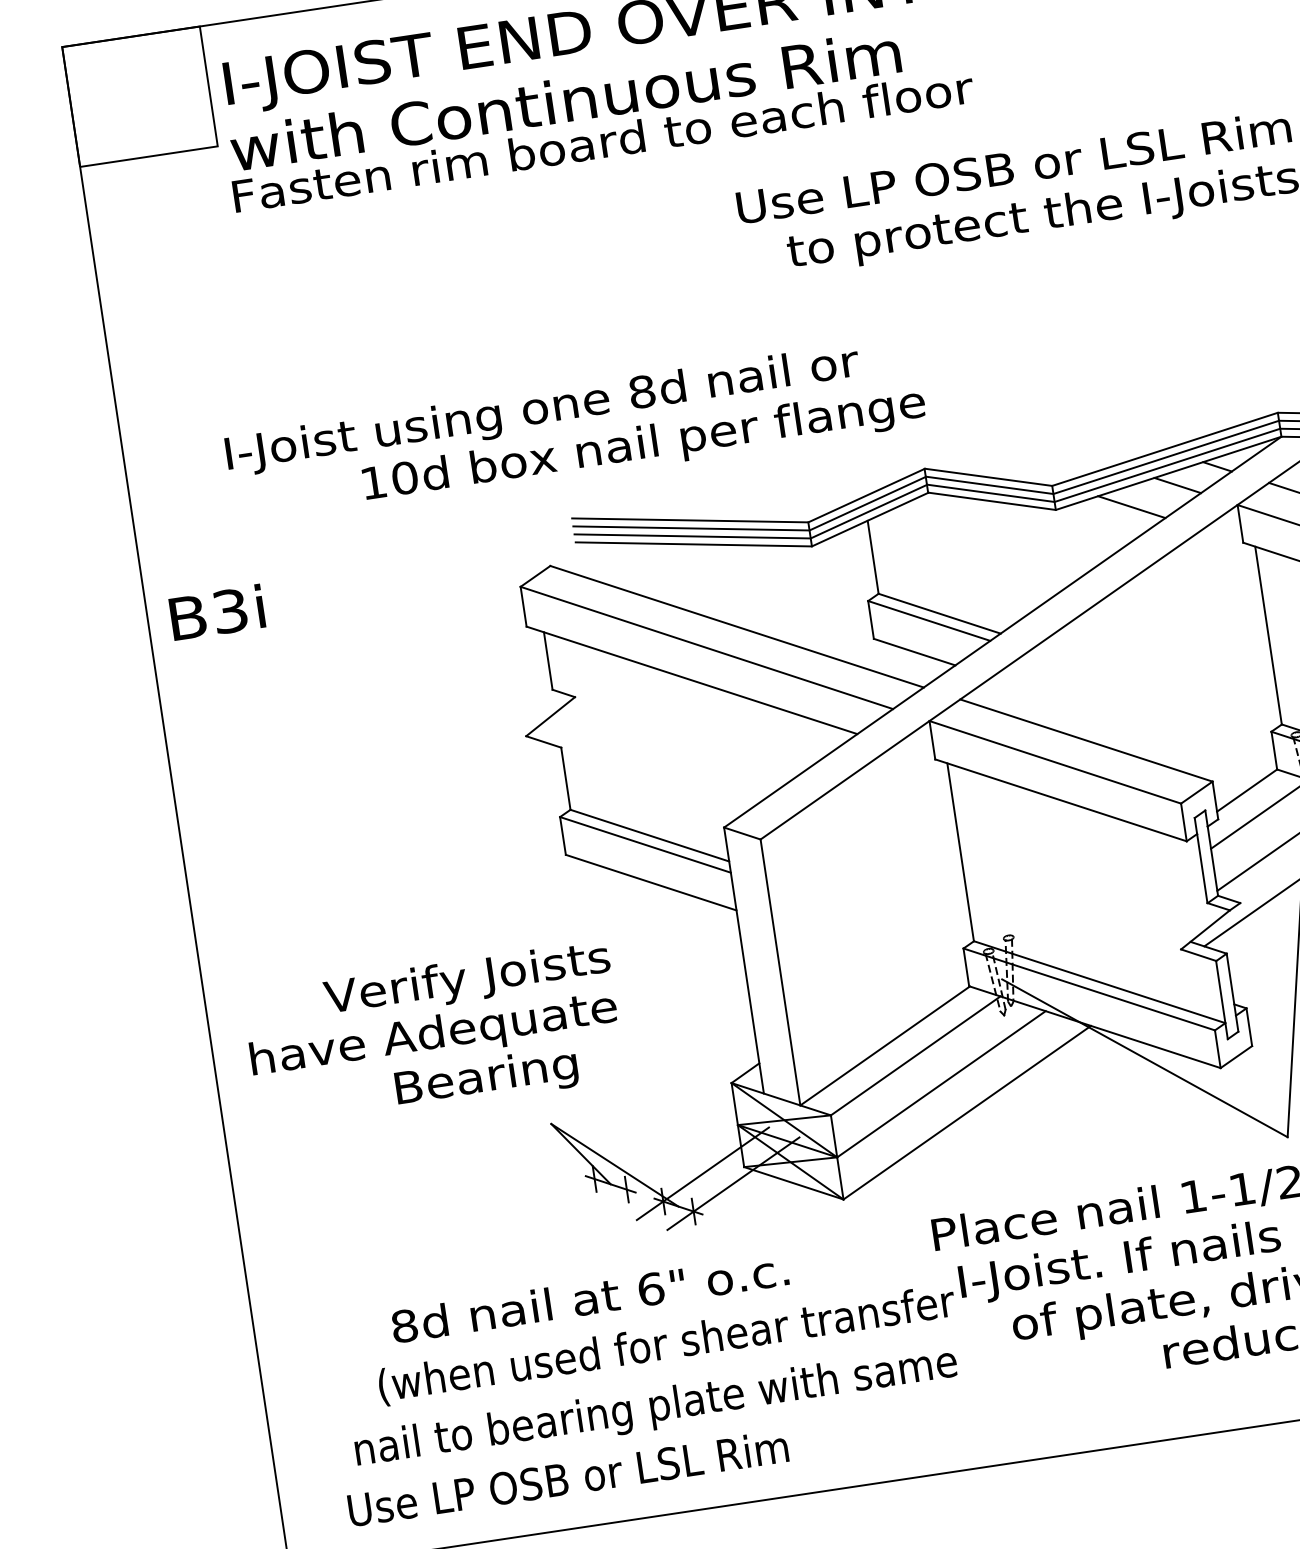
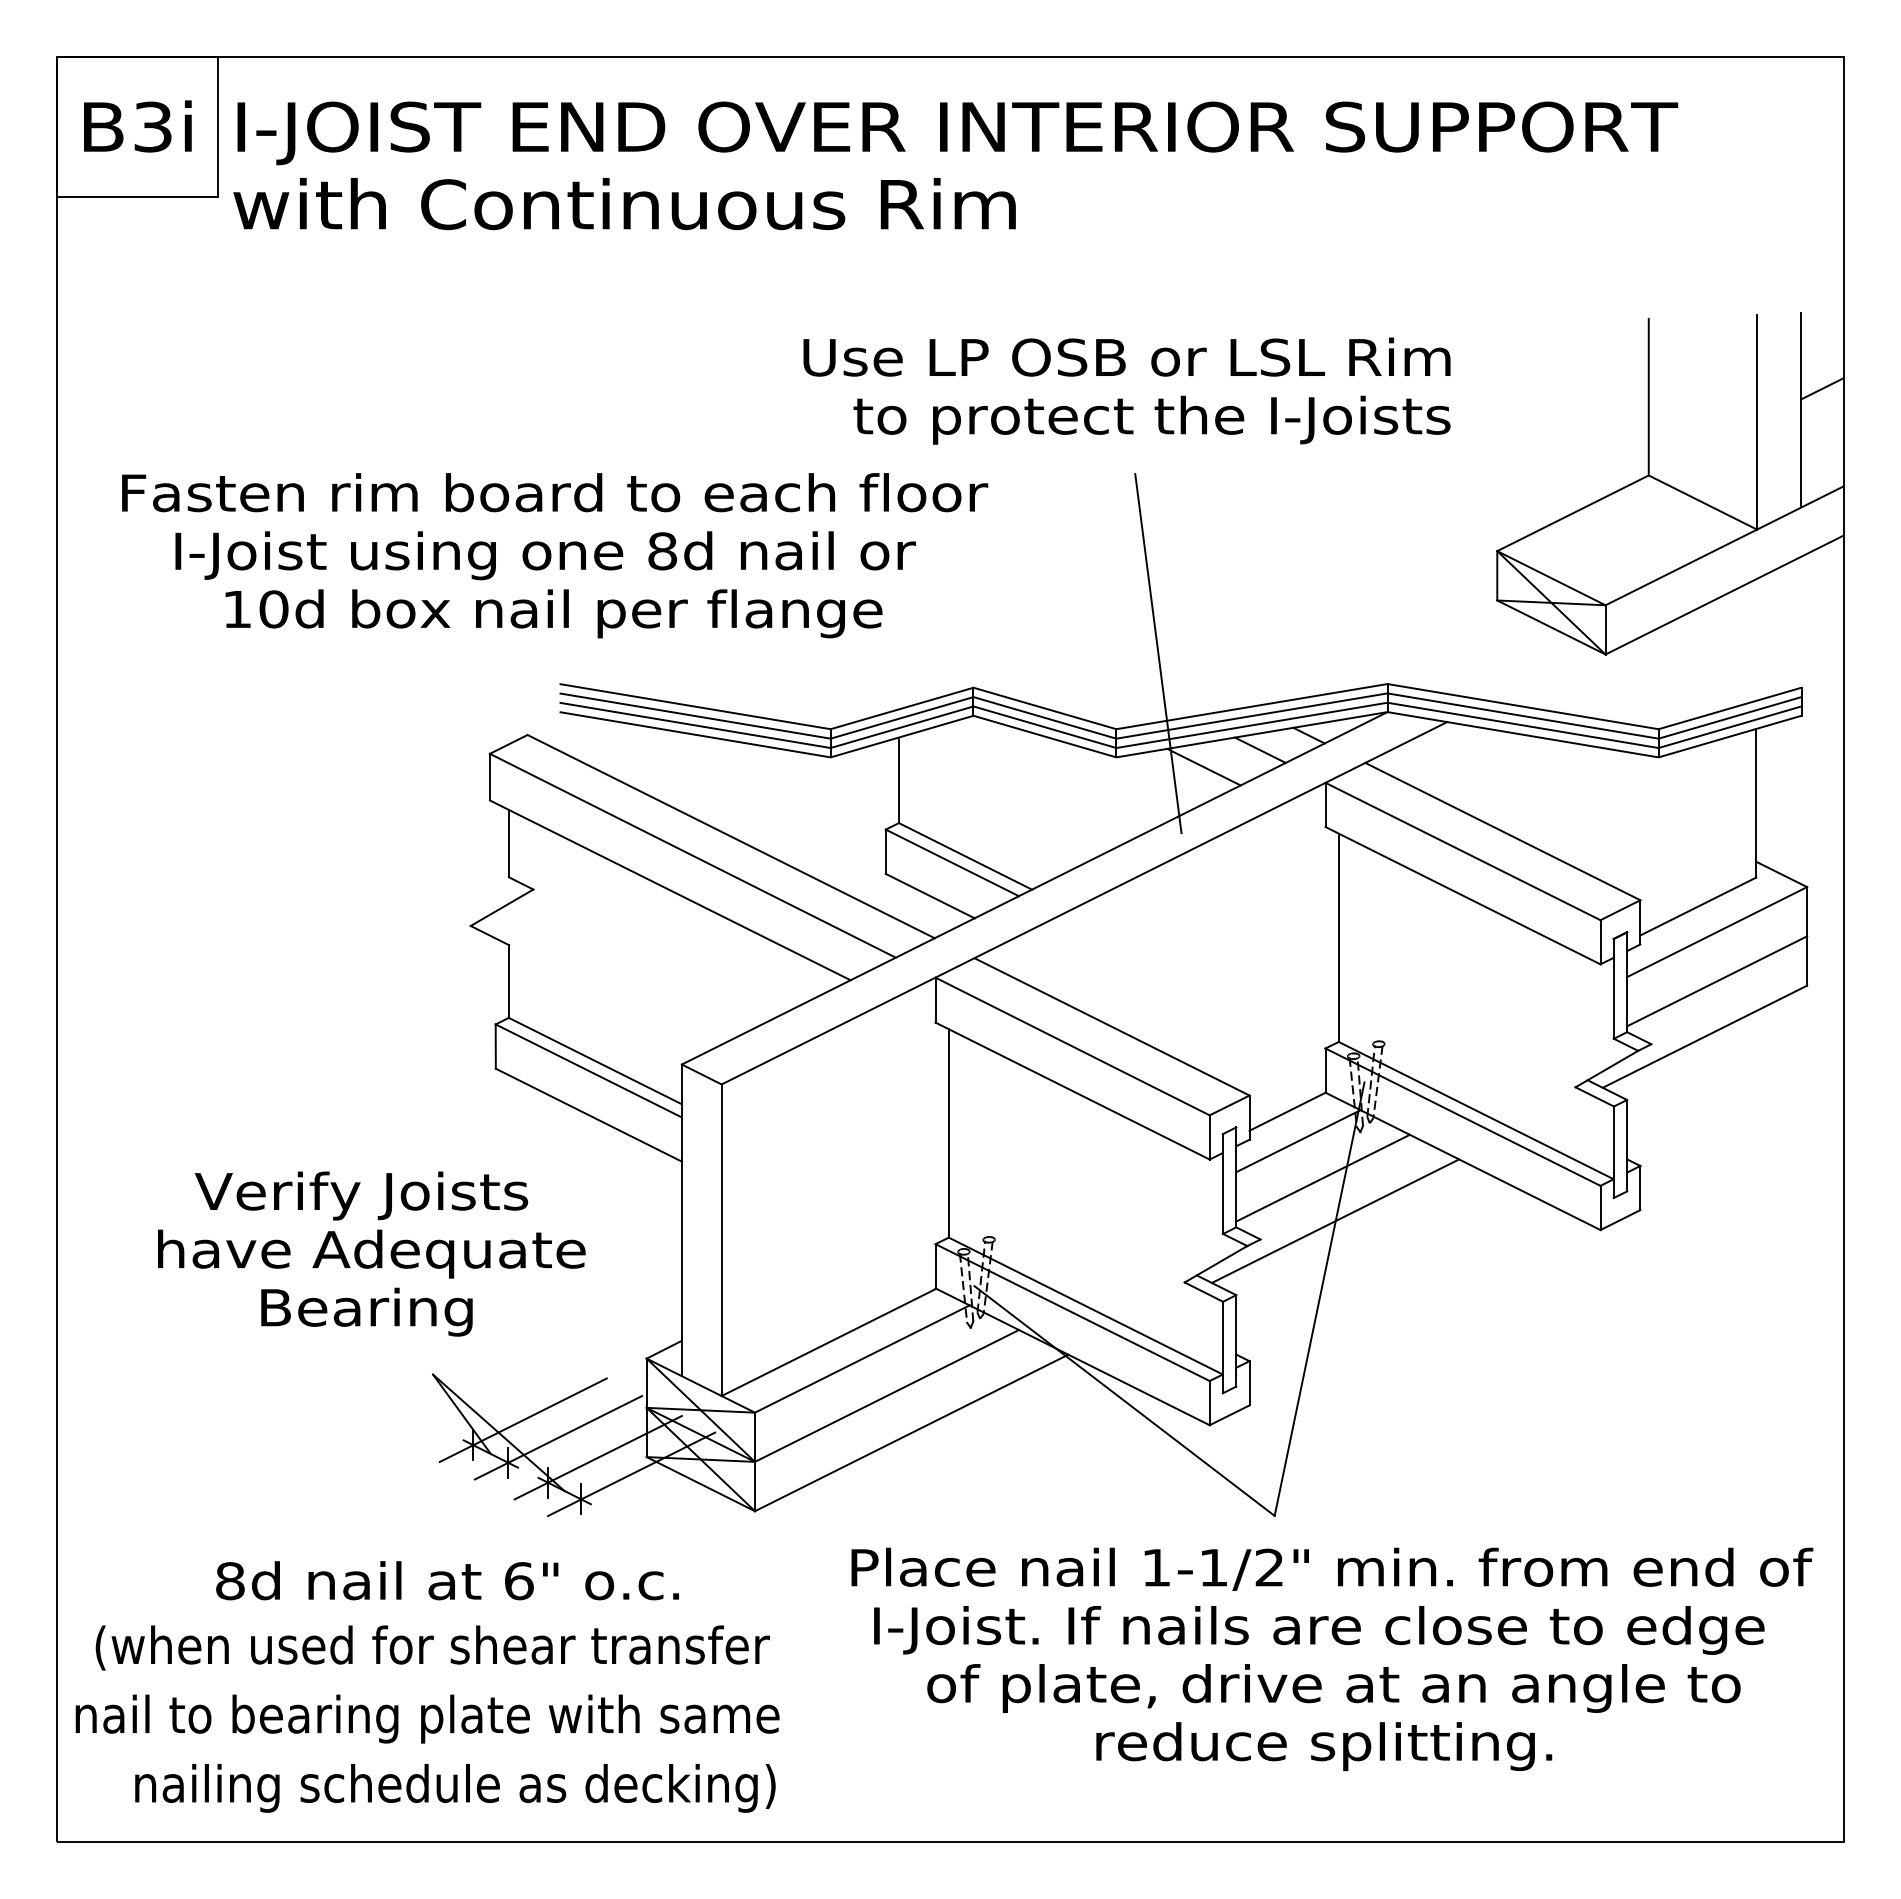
text: (603, 141) -> (555, 492), moved
line: (1078, 415) -> (1158, 653), added
text: (644, 445) -> (553, 613), moved
text: (216, 612) -> (137, 126), moved
text: (433, 1035) -> (371, 1253), moved
line: (633, 1151) -> (522, 1420), added
line: (666, 1161) -> (558, 1437), added
text: (666, 1344) -> (432, 1647), moved
text: (656, 1408) -> (427, 1718), moved
text: (623, 1474) -> (455, 1788), Use LP OSB or LSL Rim -> nailing schedule as decking)

